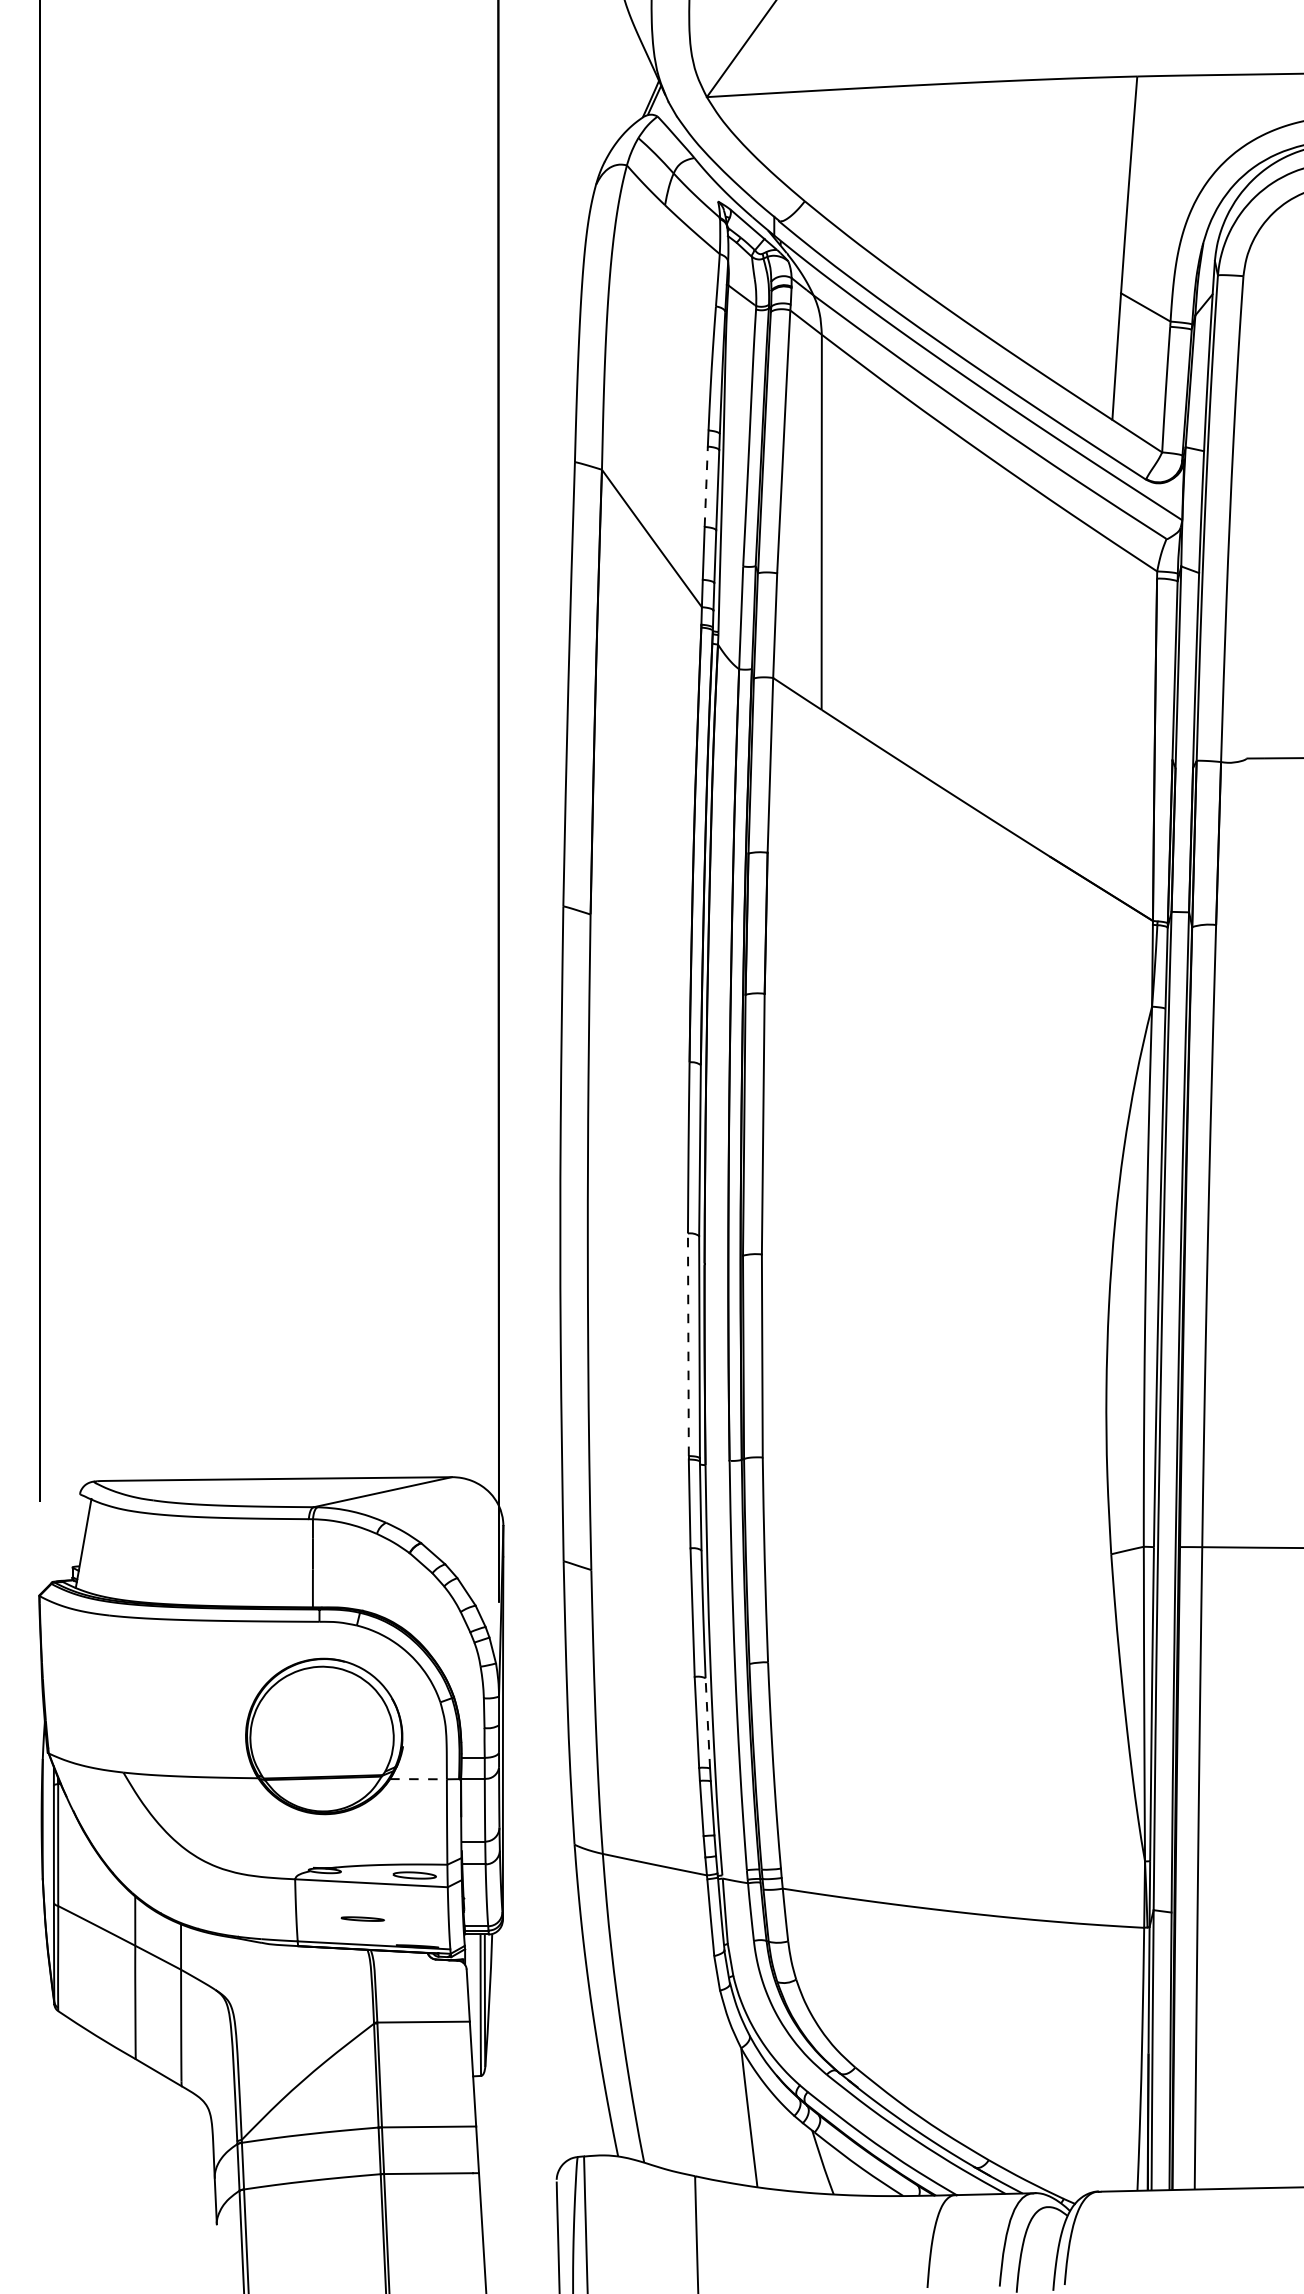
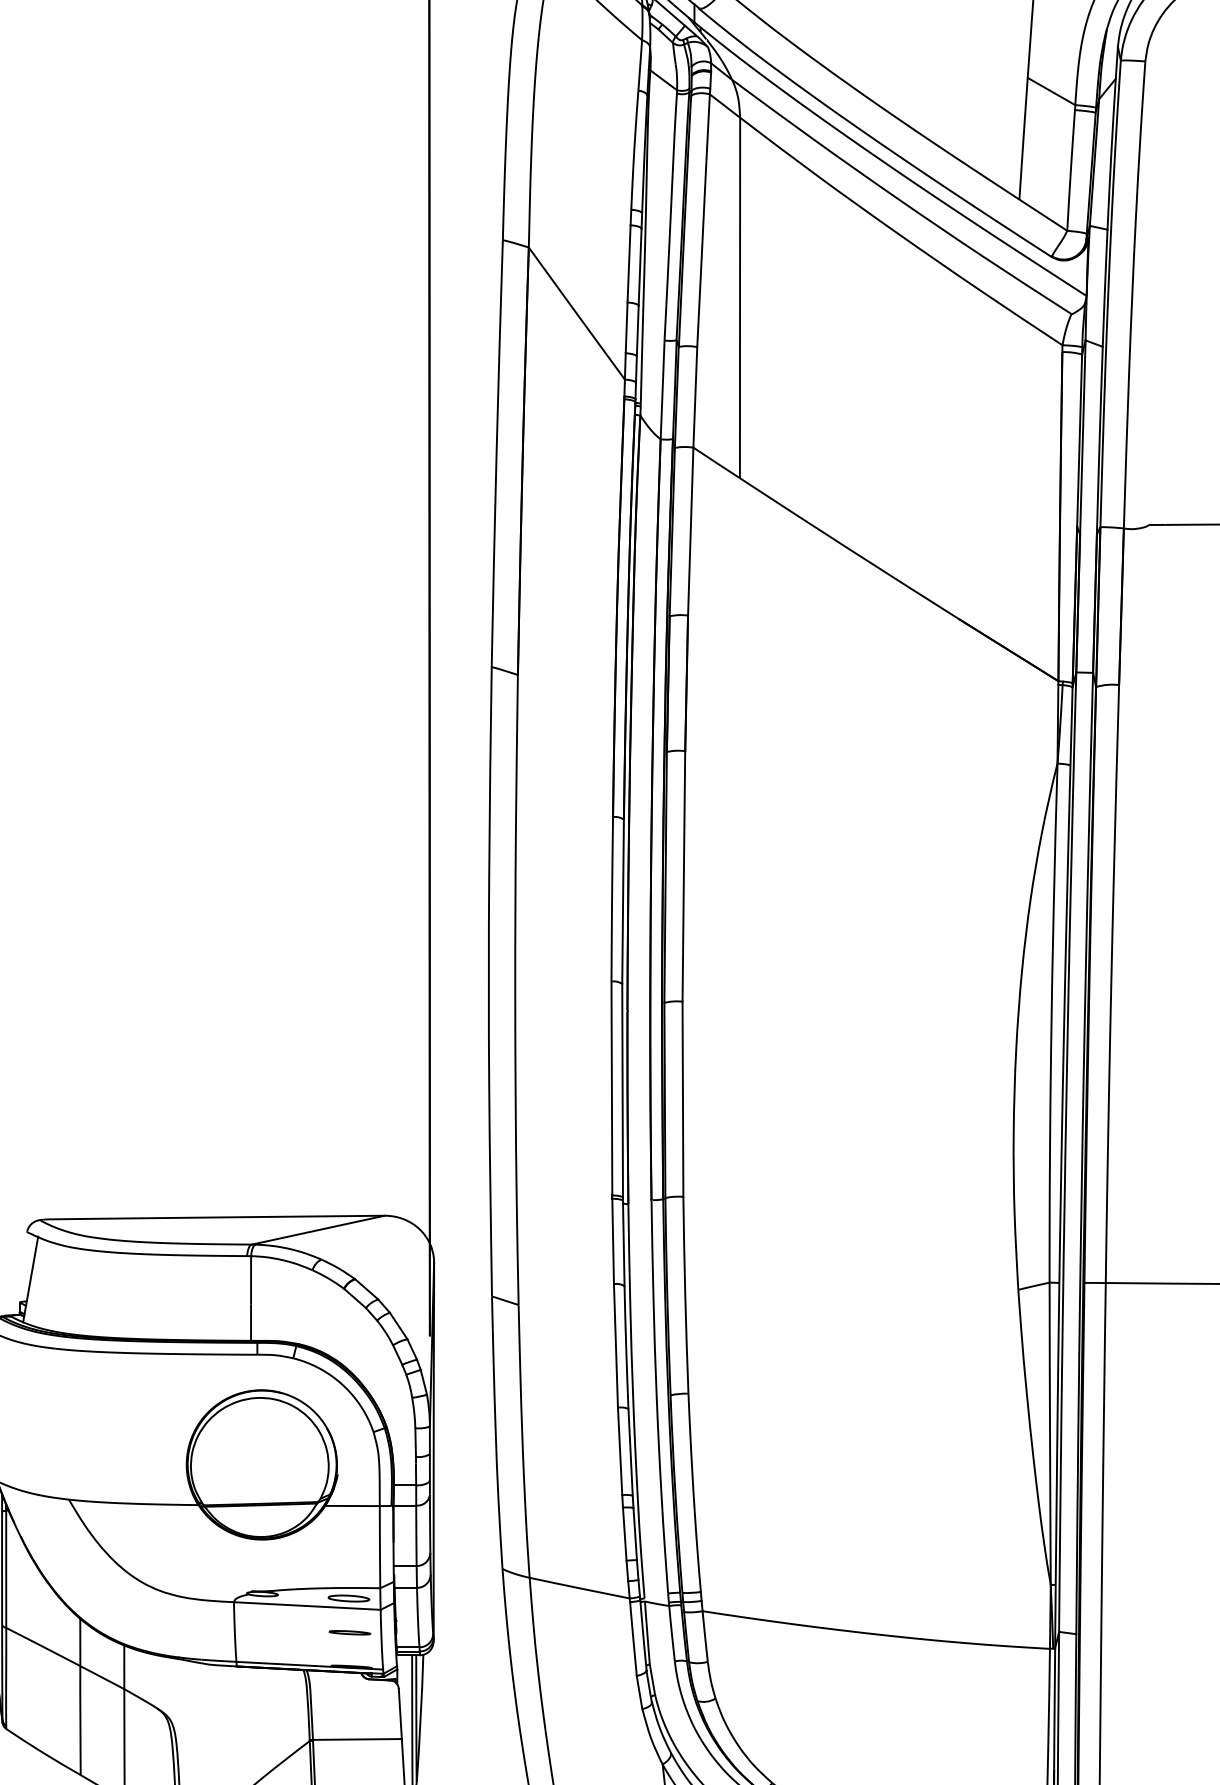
line: (706, 486) -> (629, 263), dashed -> solid
line: (688, 1344) -> (612, 1088), dashed -> solid
line: (707, 1722) -> (630, 1451), dashed -> solid
line: (419, 1779) -> (353, 1506), dashed -> solid
part: (362, 1918) -> (349, 1632), moved

